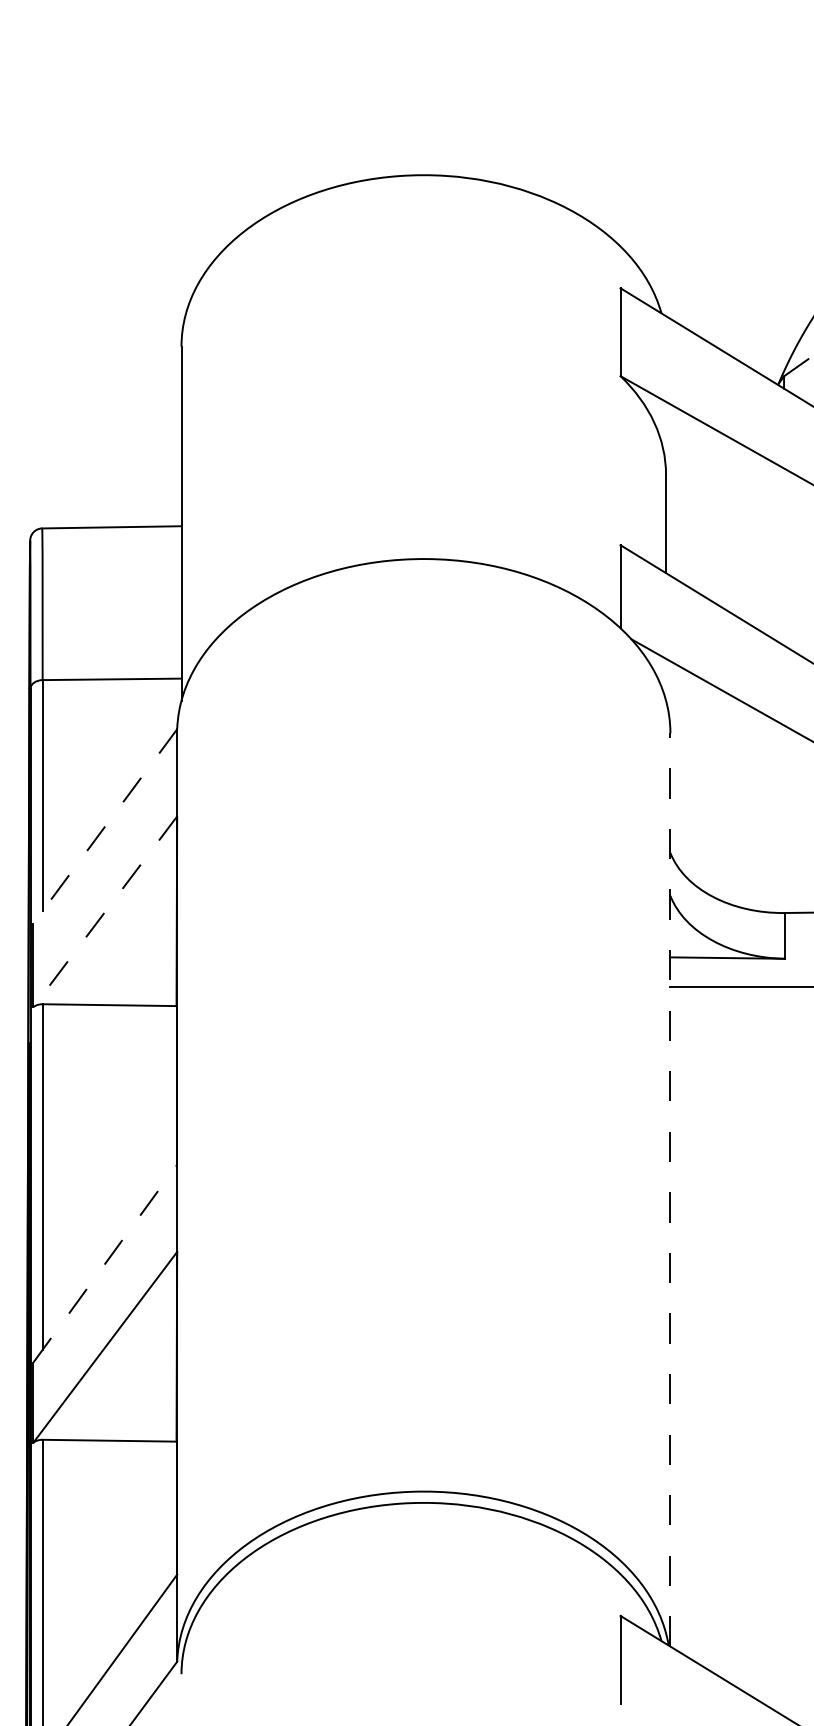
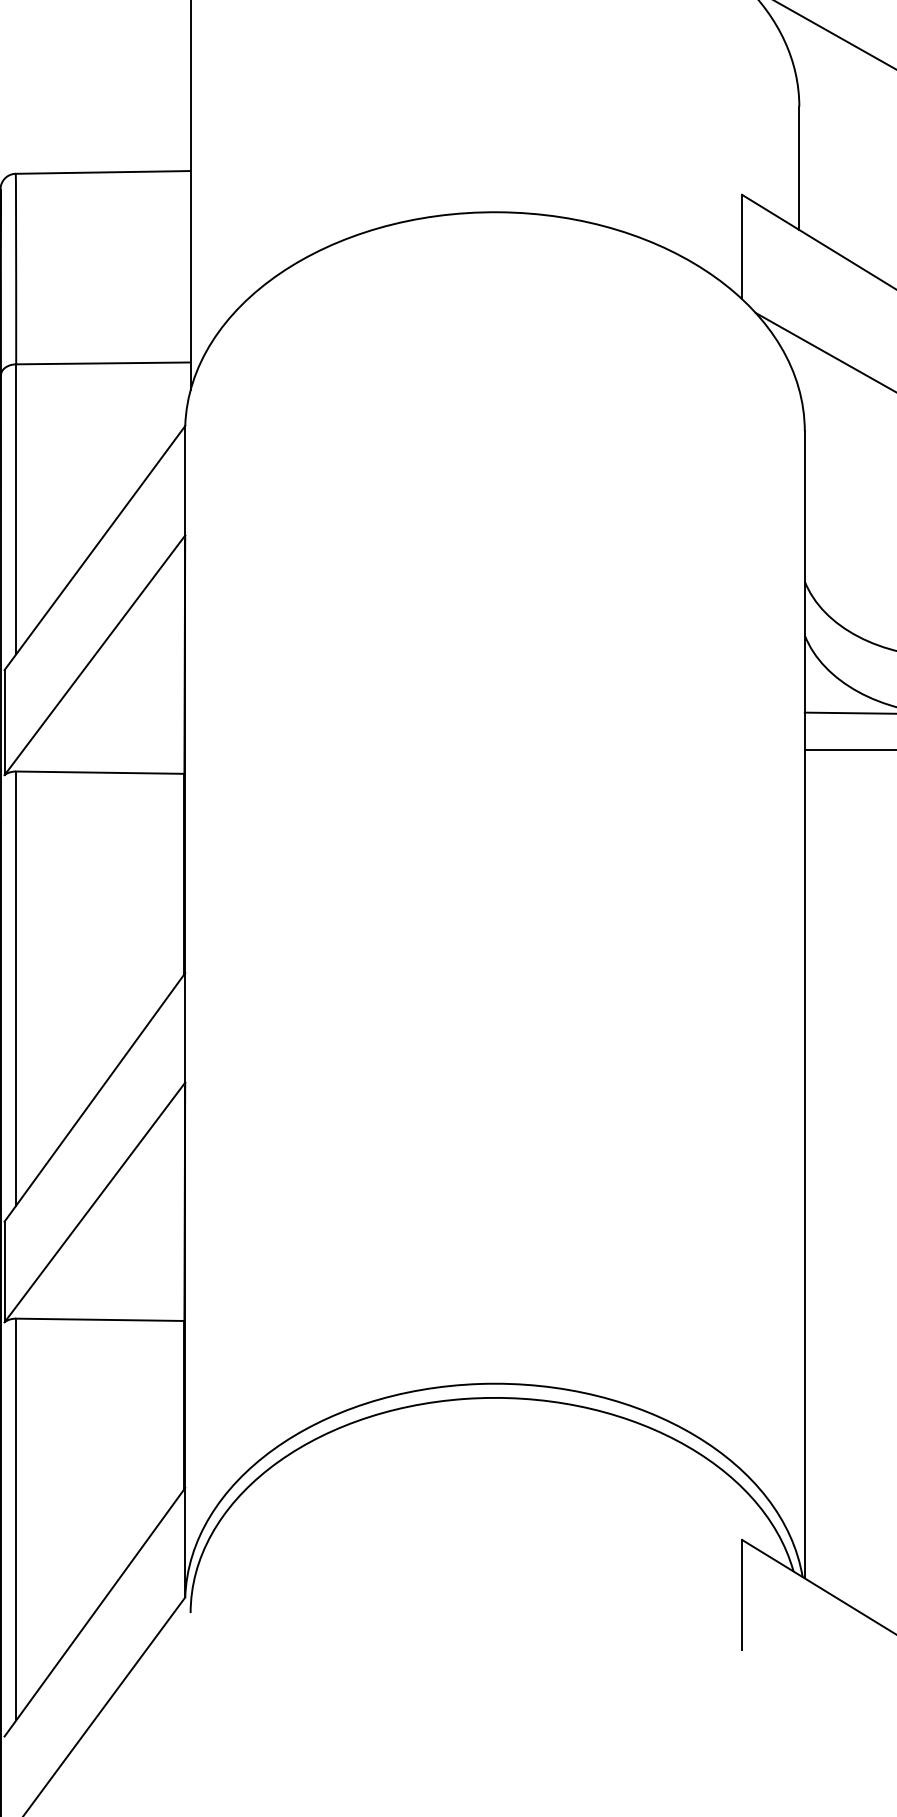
line: (105, 826) -> (95, 548), dashed -> solid
line: (105, 912) -> (95, 656), dashed -> solid
line: (670, 1190) -> (804, 1005), dashed -> solid
line: (105, 1263) -> (95, 1097), dashed -> solid

